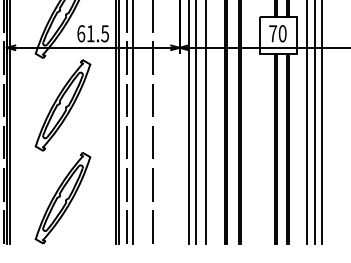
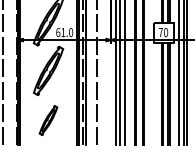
text: (105, 33) -> (71, 32), 61.5 -> 61.0
part: (62, 198) -> (48, 120), size x0.6

